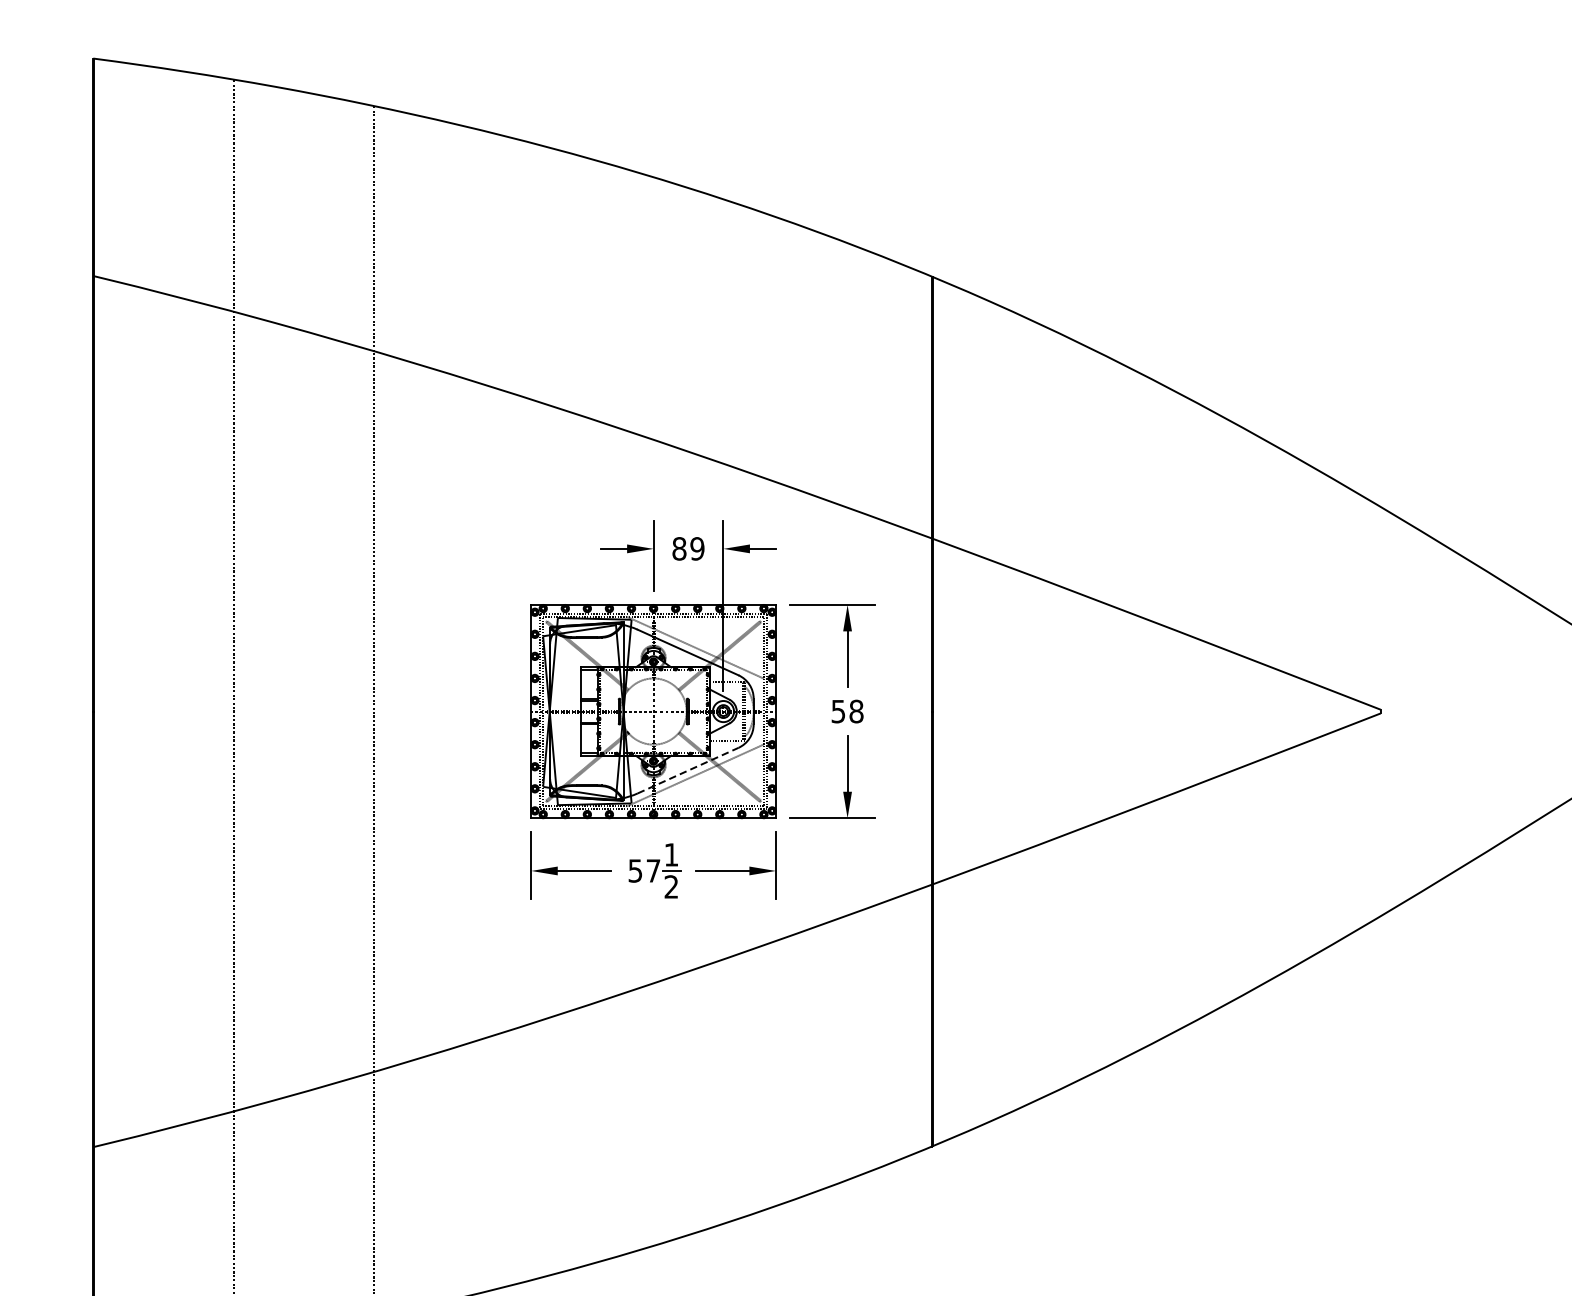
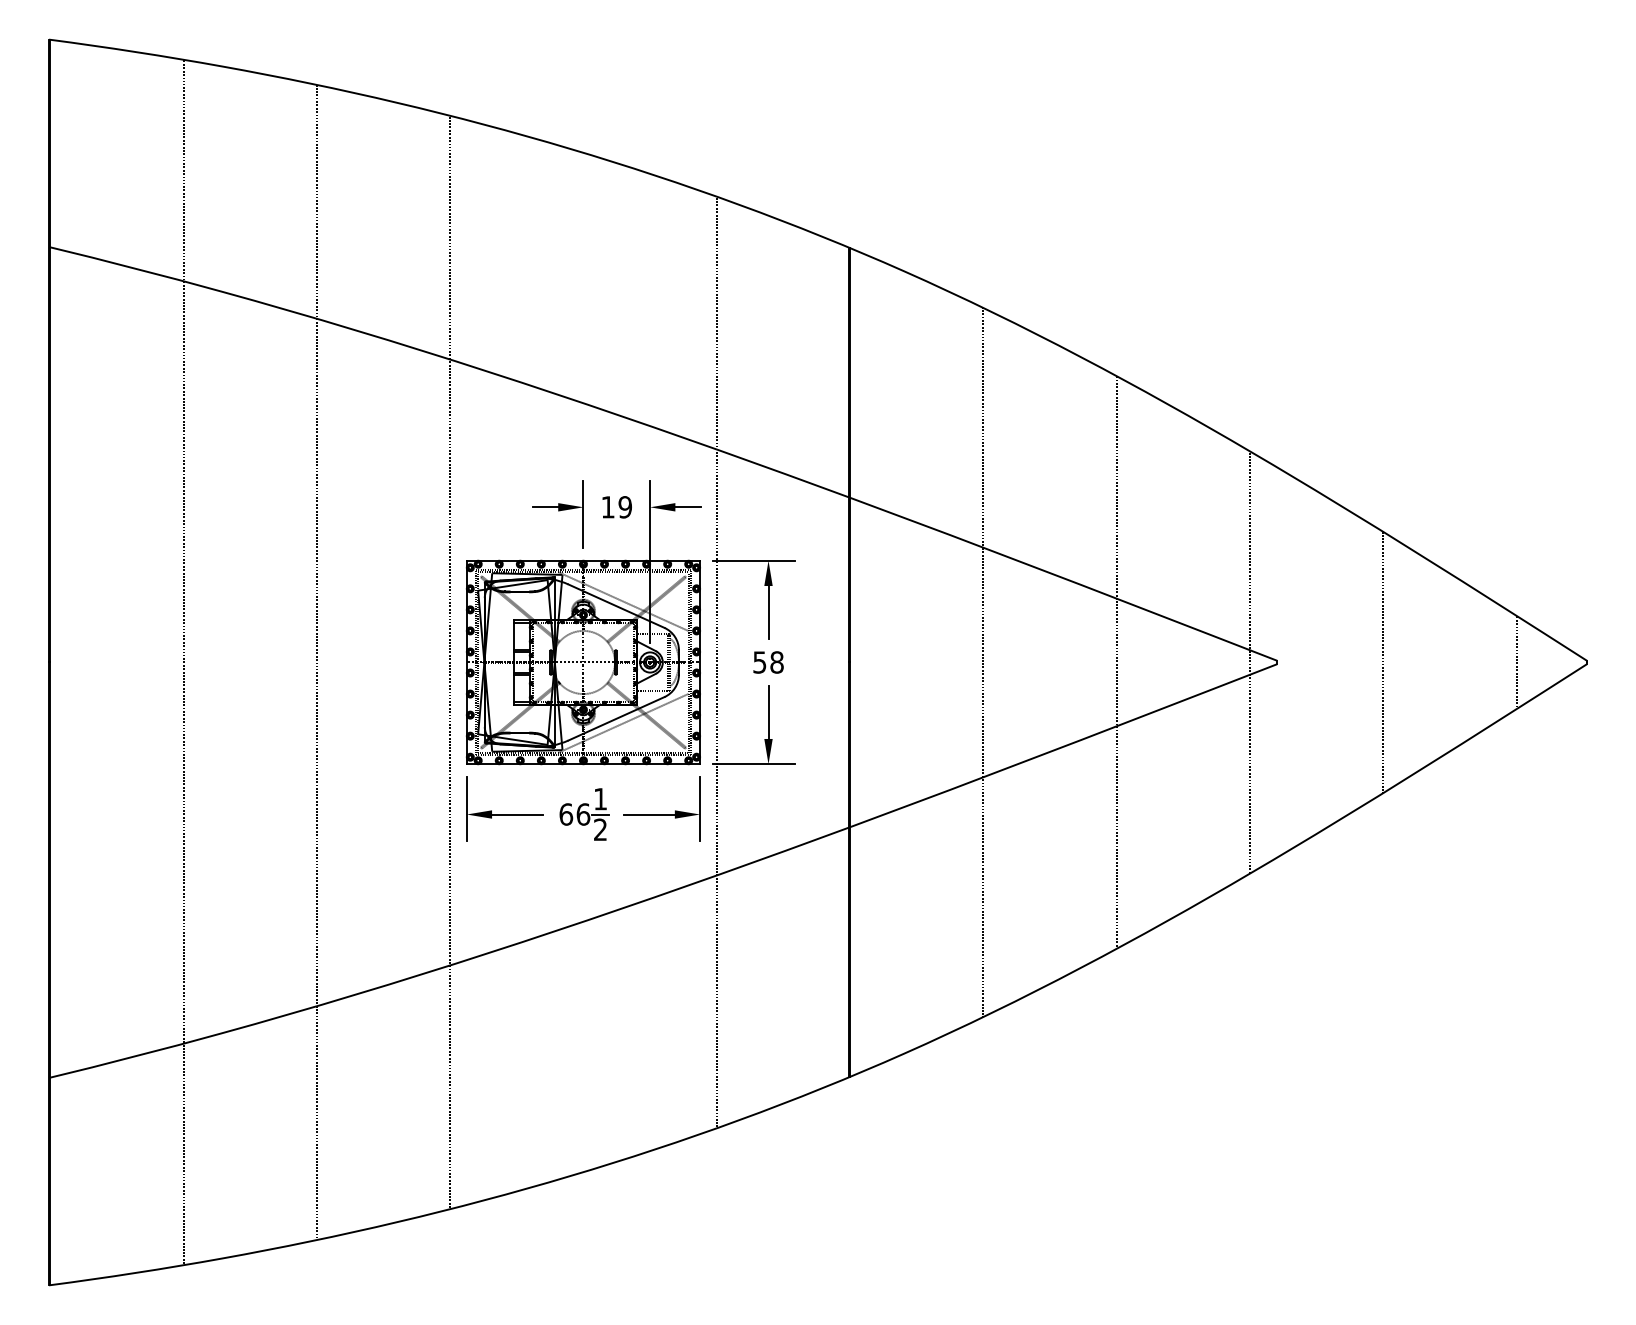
text: (678, 549) -> (607, 507), 89 -> 19
line: (514, 711) -> (450, 662), added
line: (793, 711) -> (716, 662), added
line: (1072, 711) -> (983, 662), added
line: (1212, 711) -> (1116, 662), added
line: (1352, 711) -> (1250, 662), added
line: (1492, 711) -> (1383, 662), added
line: (688, 770) -> (616, 718), dashed -> solid
text: (644, 870) -> (574, 814), 57 -> 66

